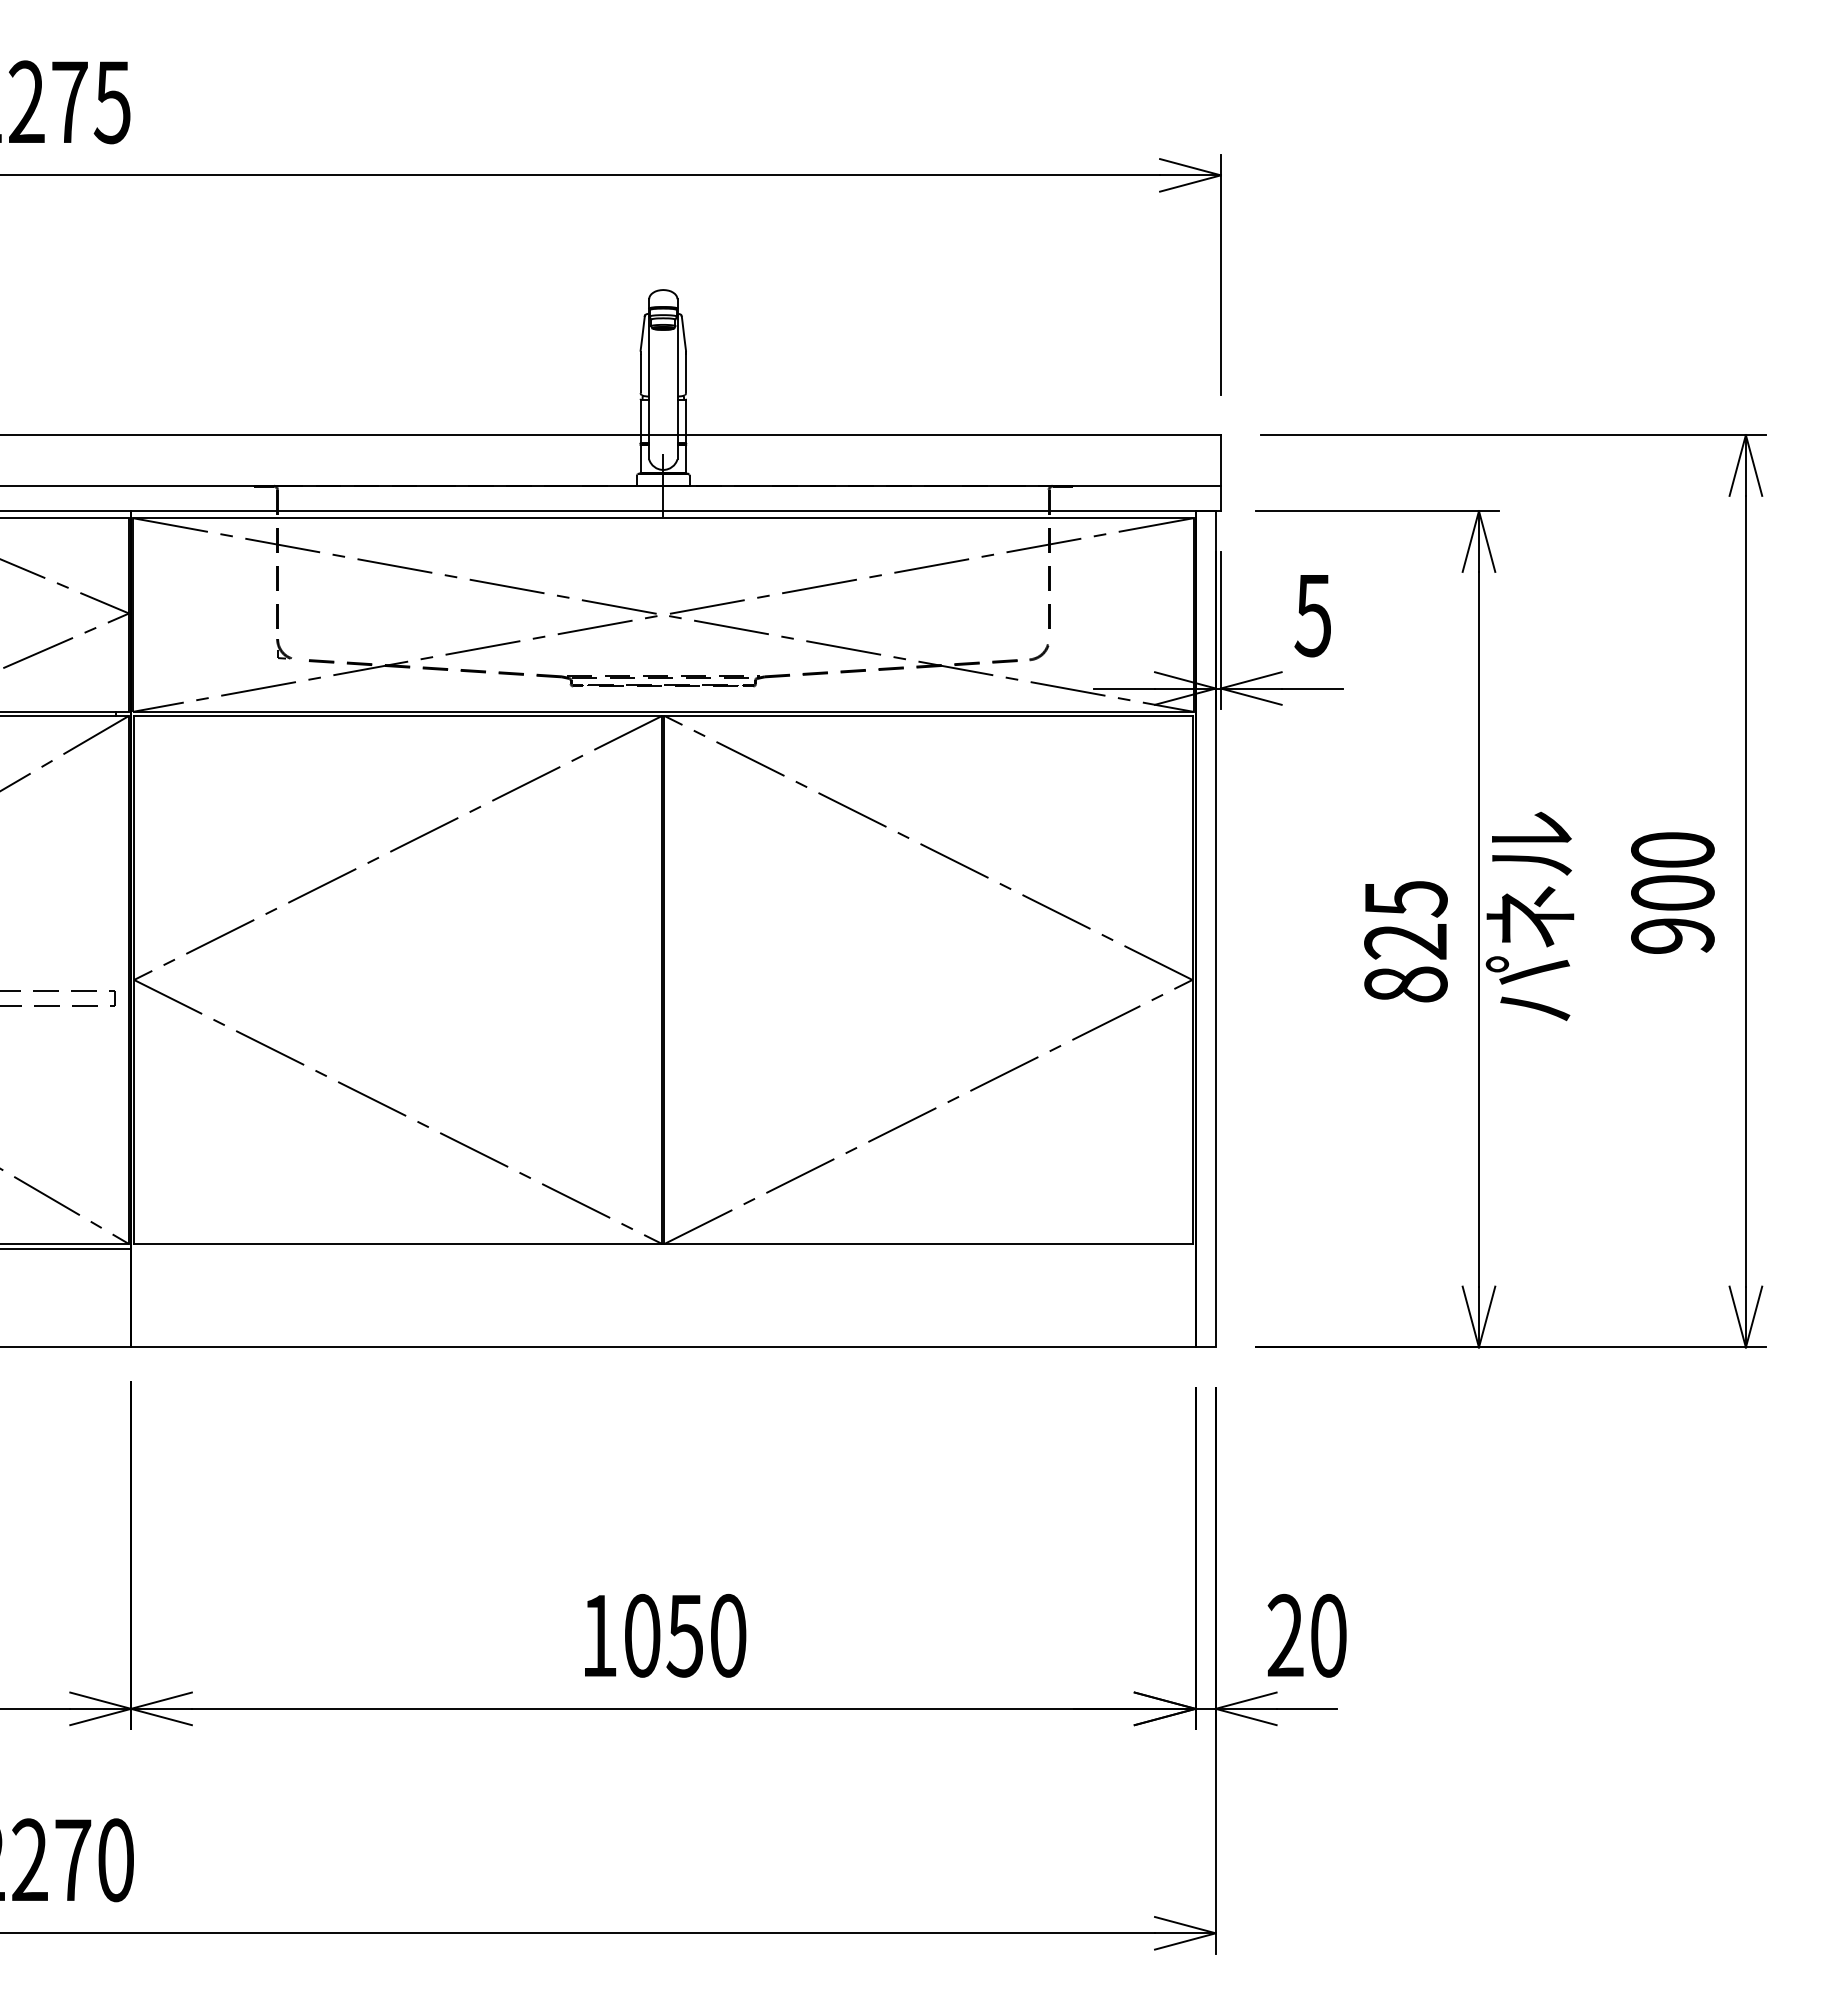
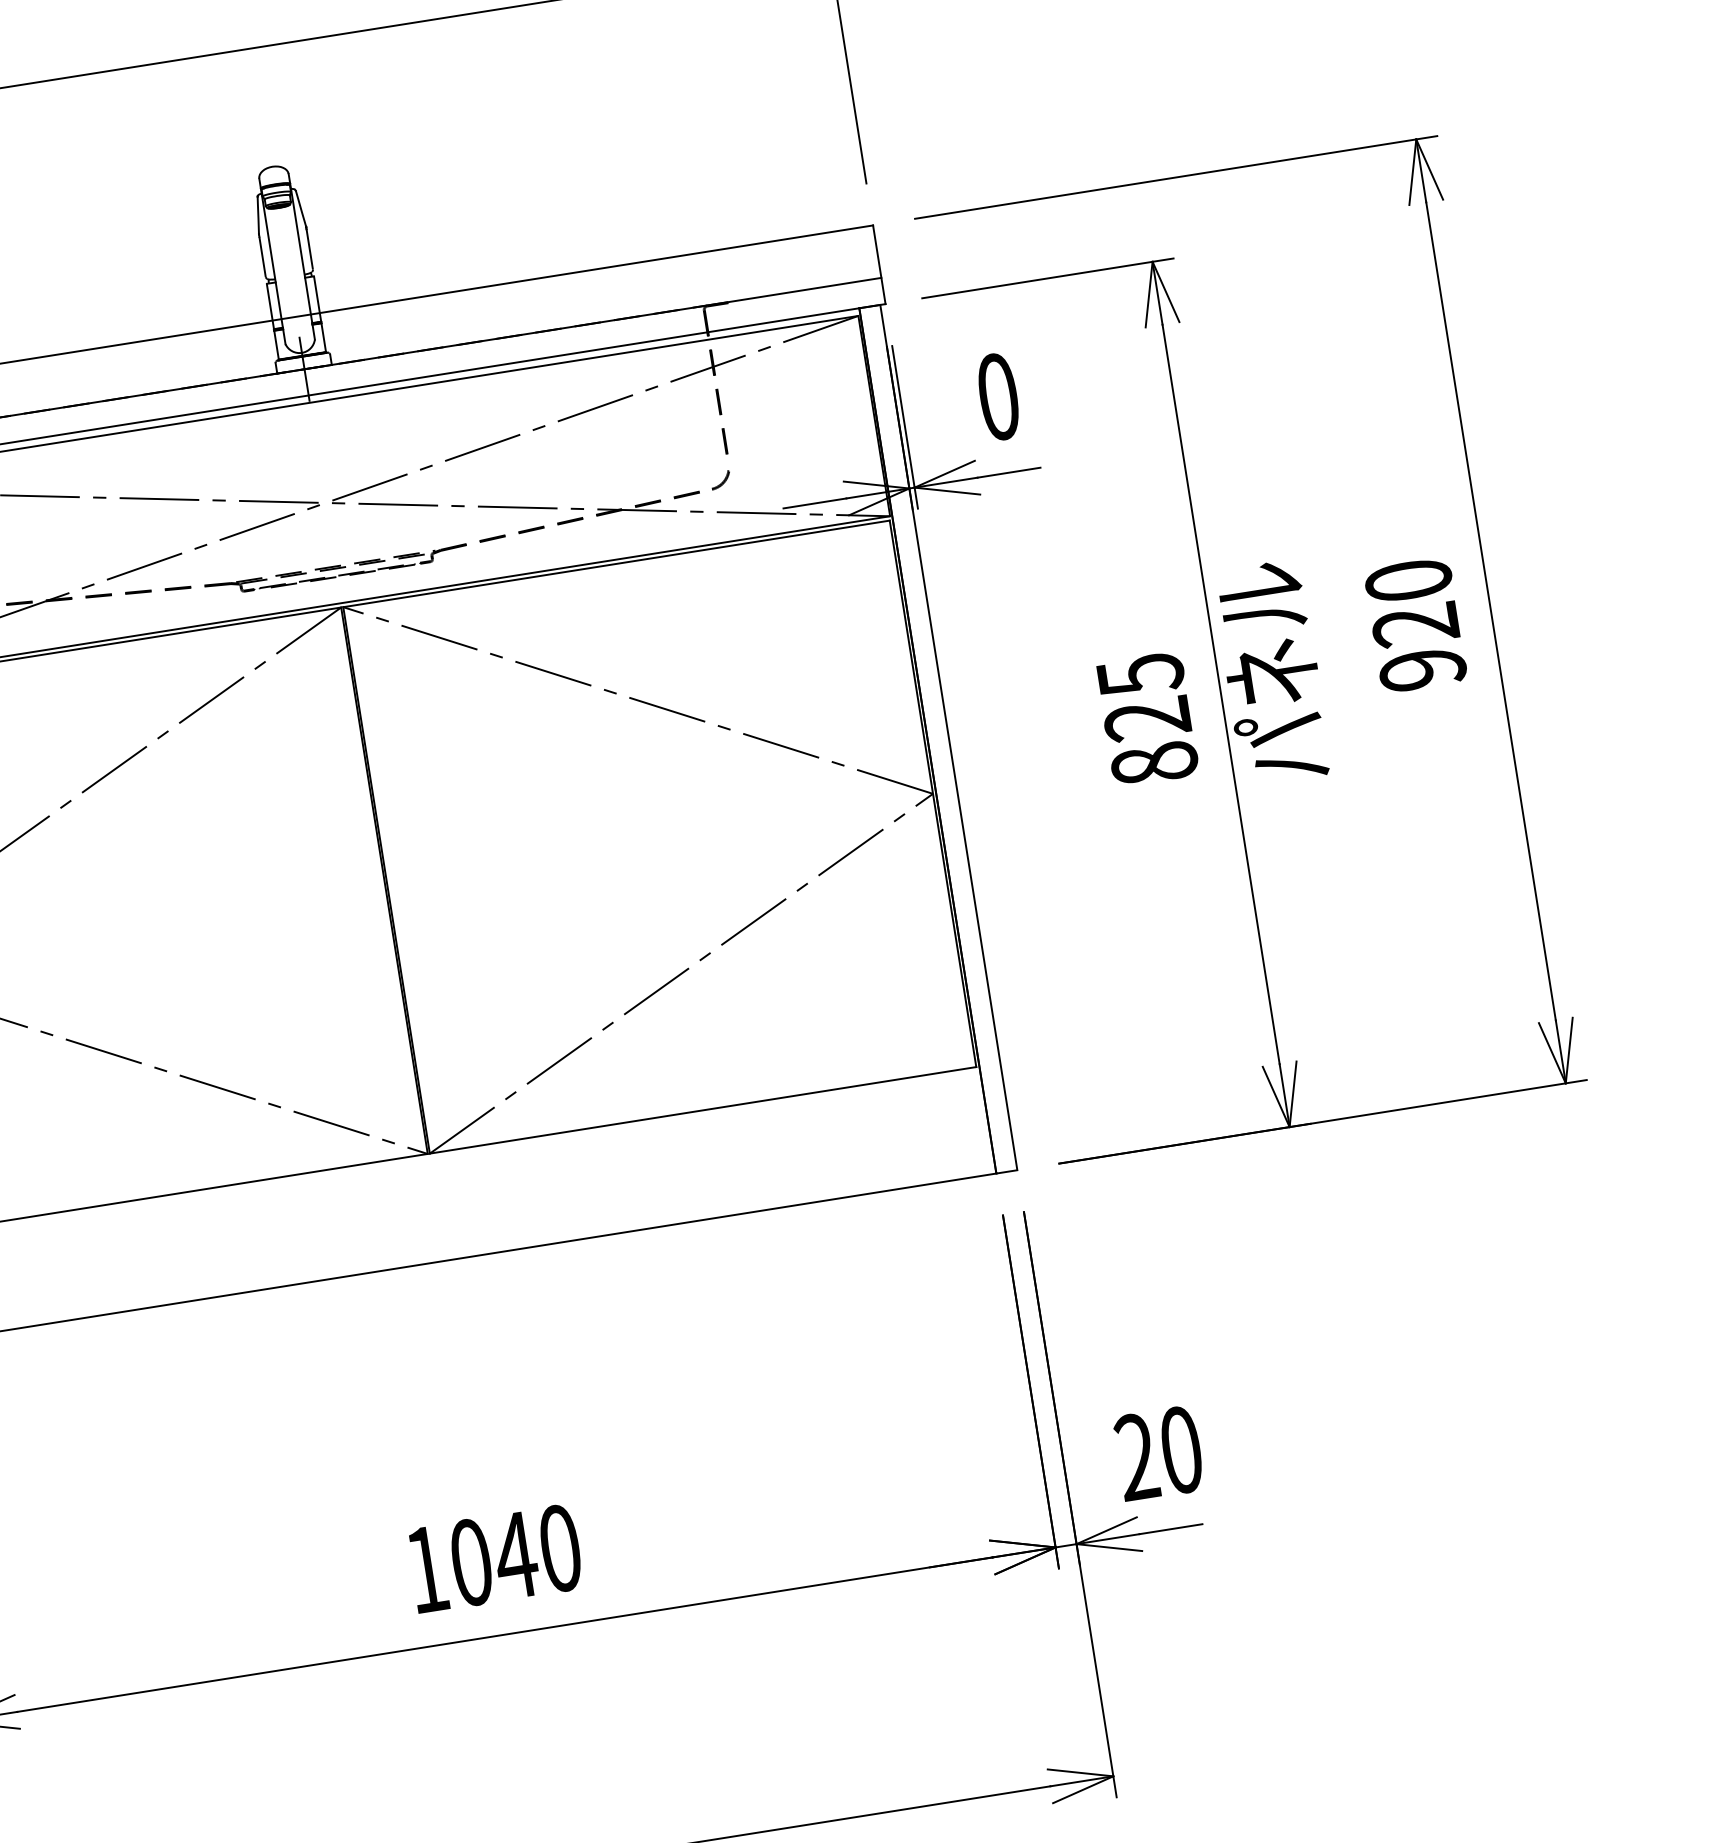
text: (1312, 615) -> (997, 397), 5 -> 0
text: (1672, 893) -> (1415, 625), 900 -> 920
text: (684, 1636) -> (515, 1556), 1050 -> 1040

